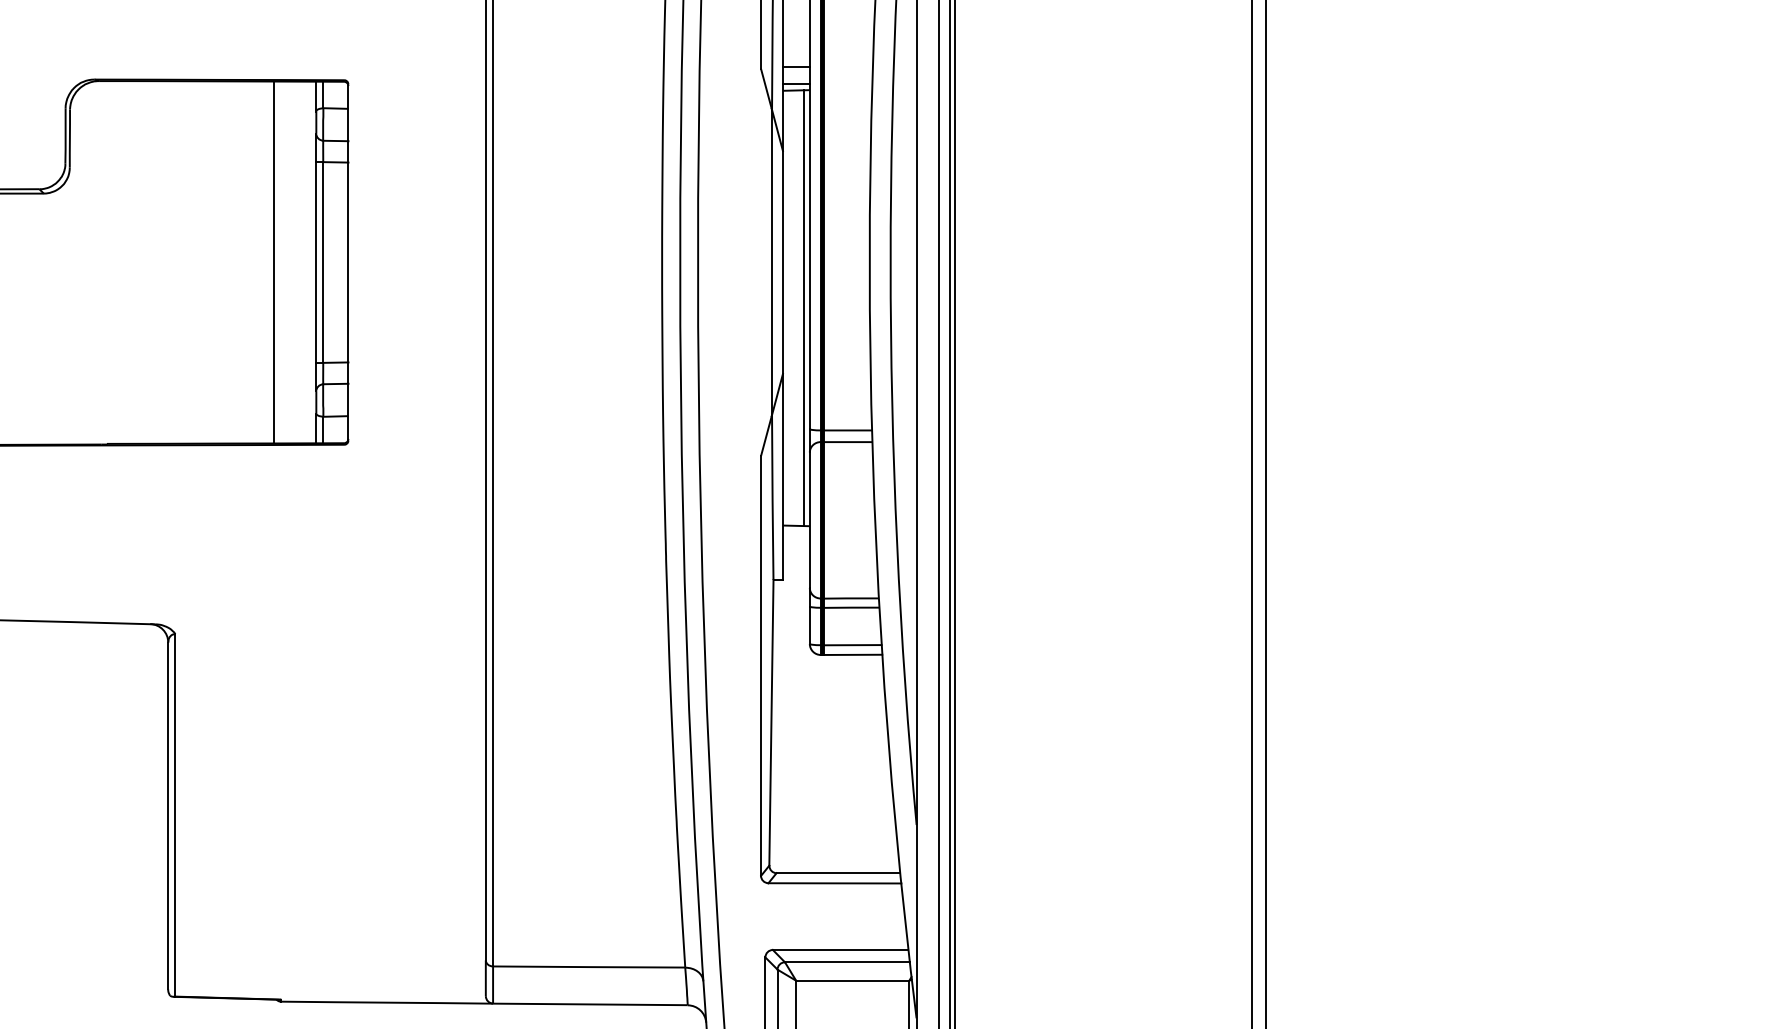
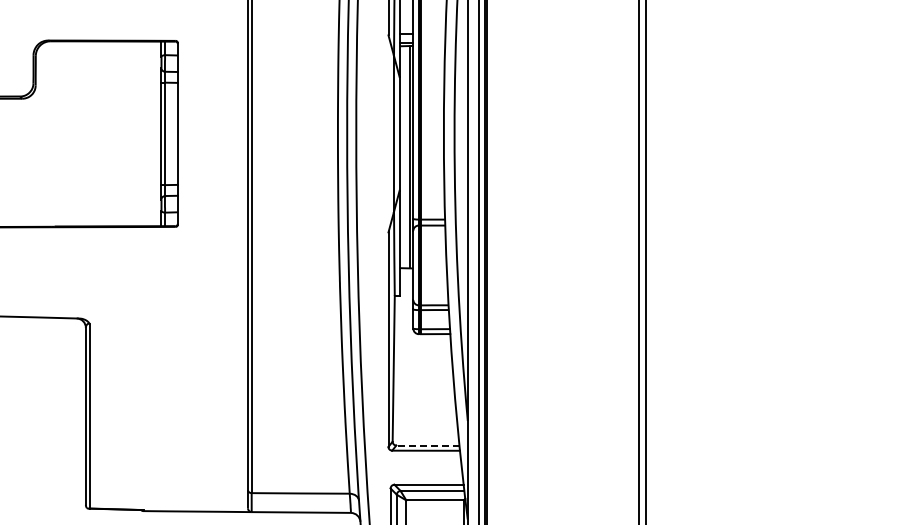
line: (273, 261) -> (139, 133), removed
line: (837, 873) -> (427, 445), solid -> dashed

